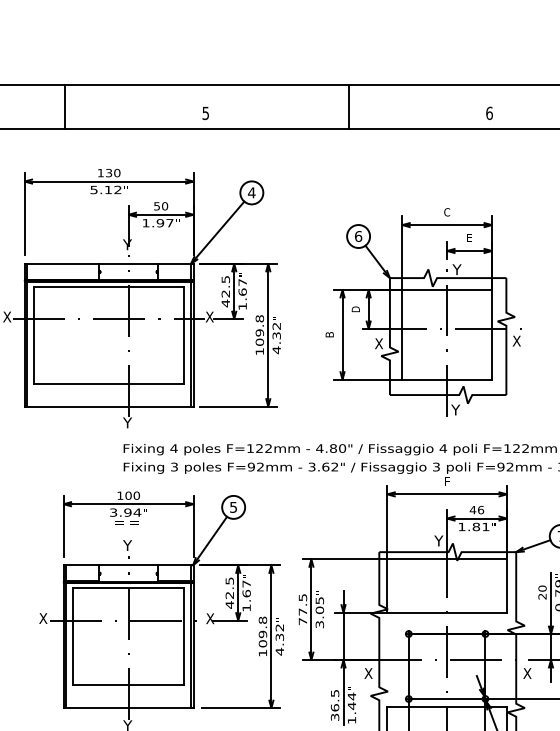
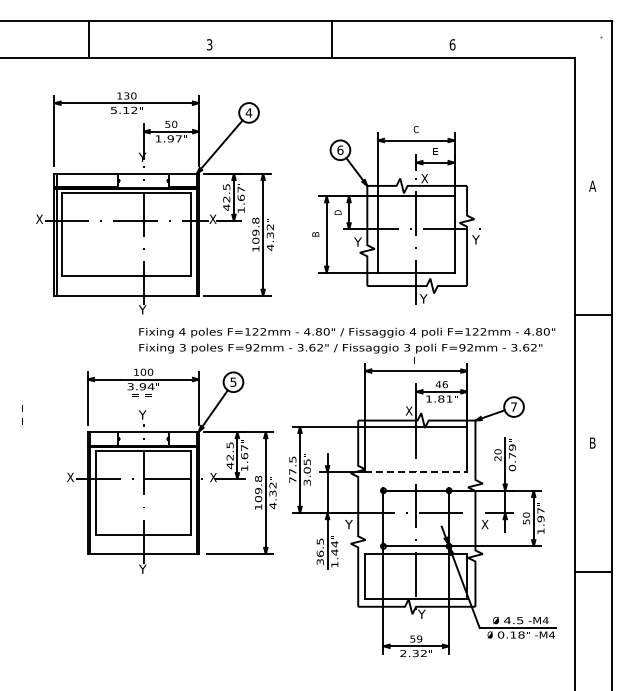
text: (205, 112) -> (209, 44), 5 -> 3
text: (456, 269) -> (424, 178), Y -> X
text: (516, 340) -> (475, 239), X -> Y
text: (378, 343) -> (357, 241), X -> Y
text: (438, 540) -> (408, 410), Y -> X
line: (447, 612) -> (416, 472), solid -> dashed
text: (367, 673) -> (348, 524), X -> Y

